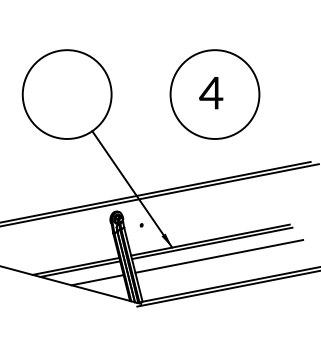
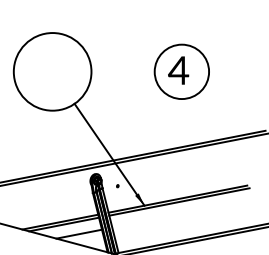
circle: (214, 94) -> (181, 71), size x0.7
line: (219, 256) -> (185, 213), removed

